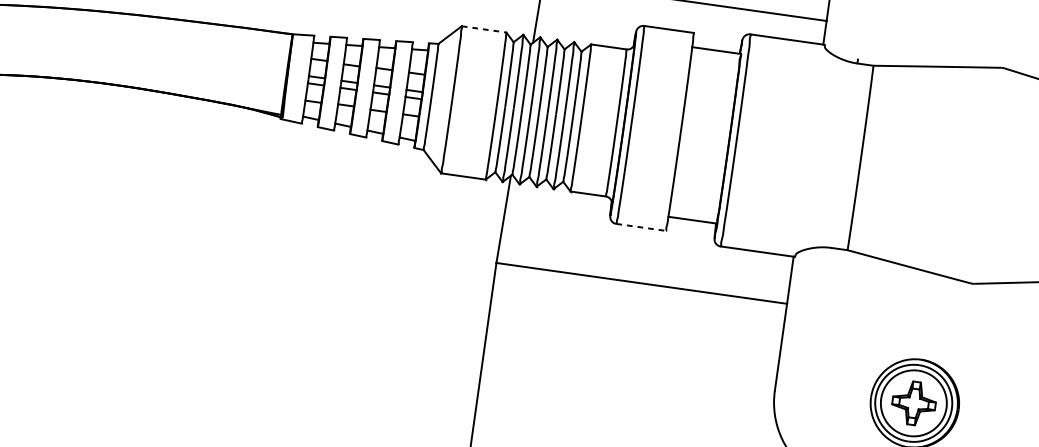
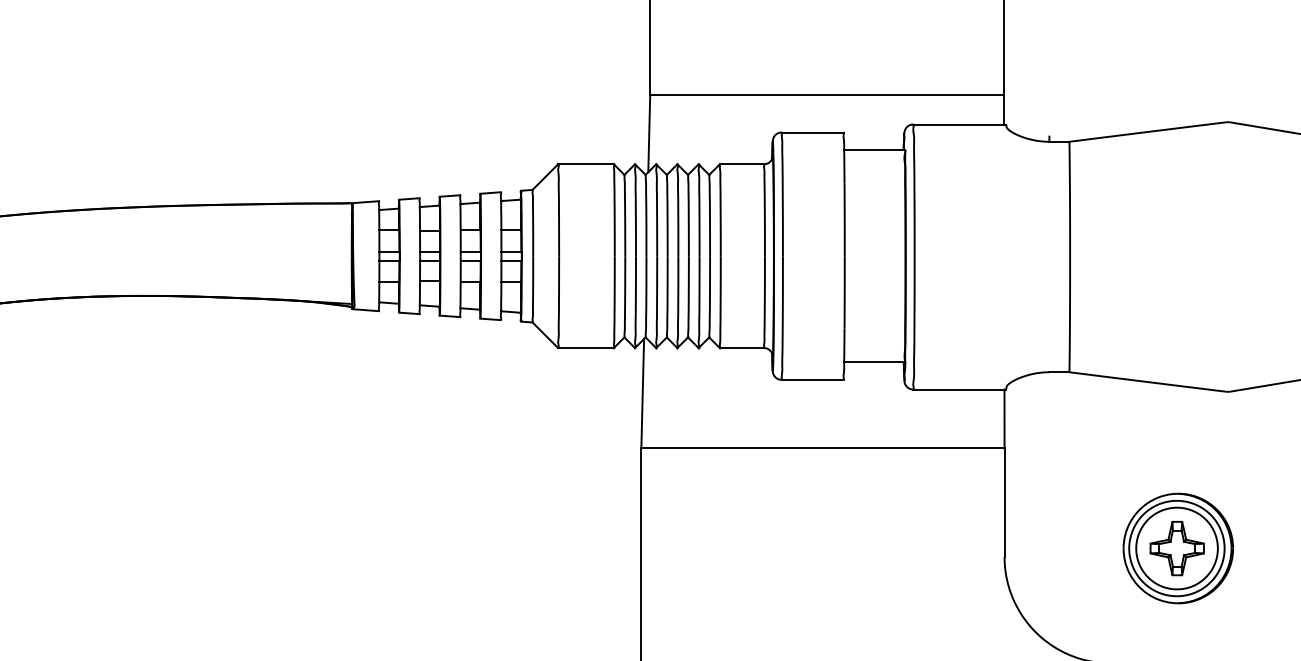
line: (484, 29) -> (586, 164), dashed -> solid
line: (641, 227) -> (812, 379), dashed -> solid

